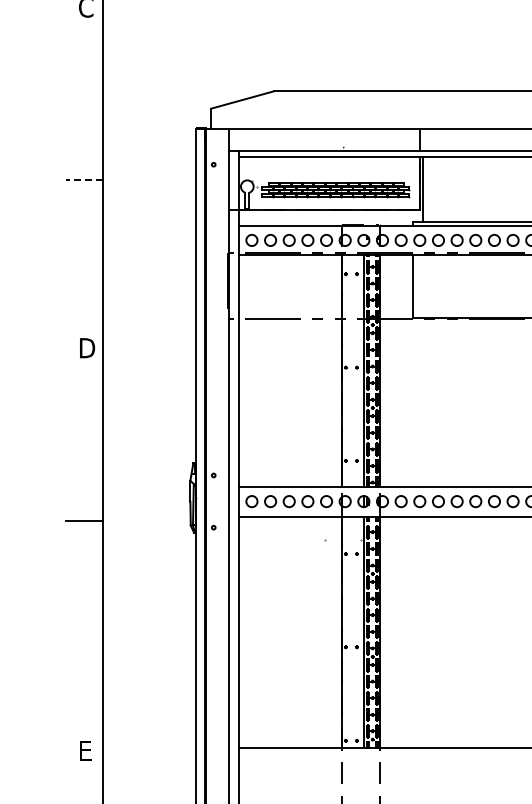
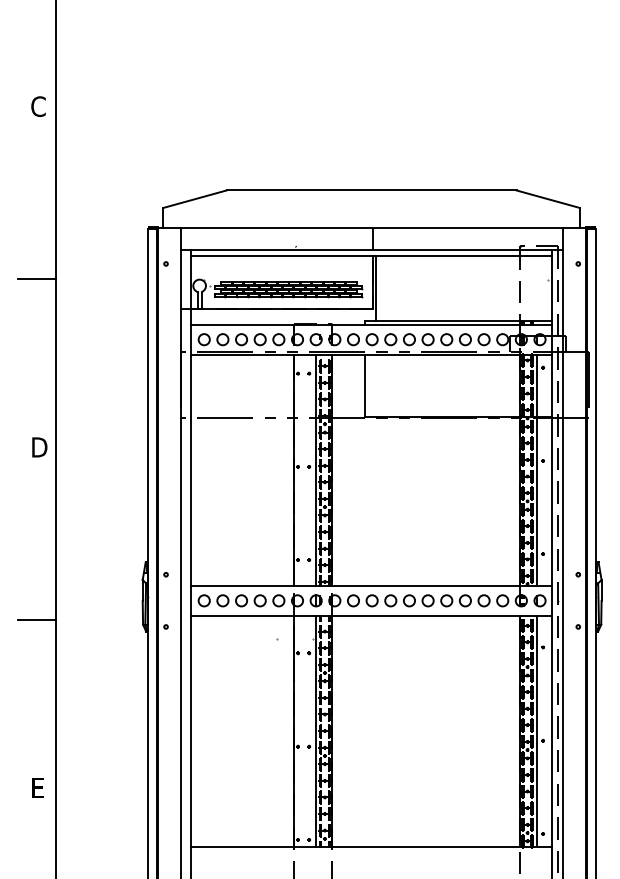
line: (85, 180) -> (37, 279), dashed -> solid
text: (85, 750) -> (37, 787), moved

